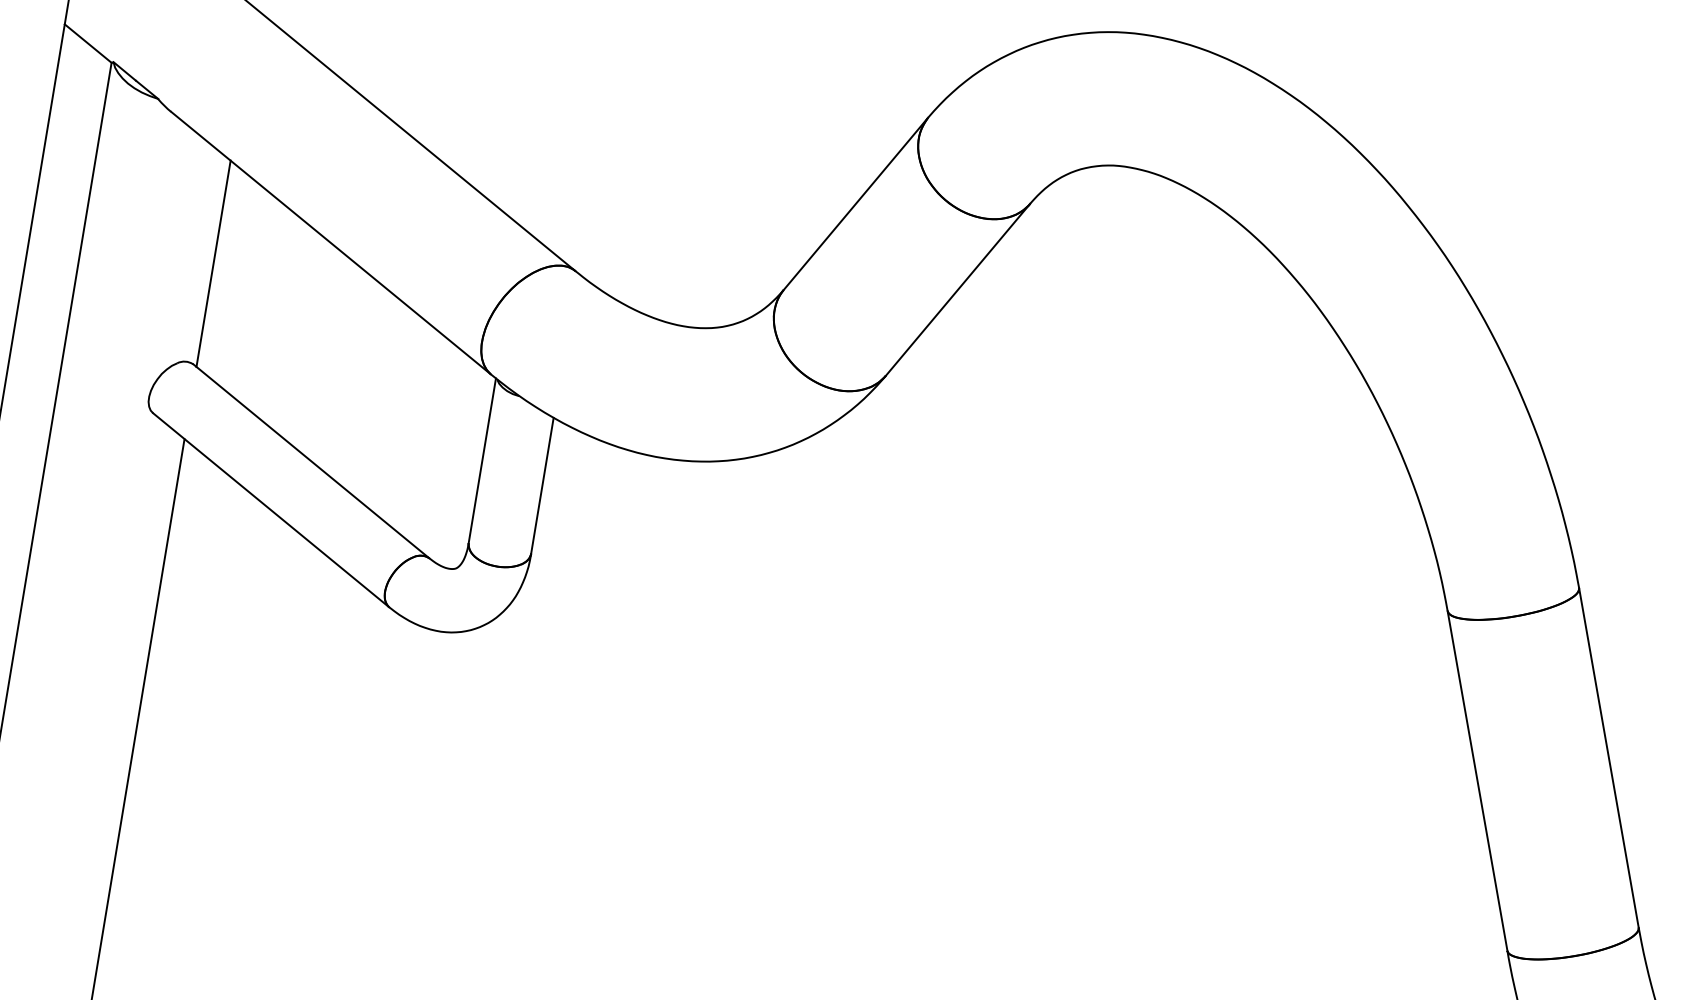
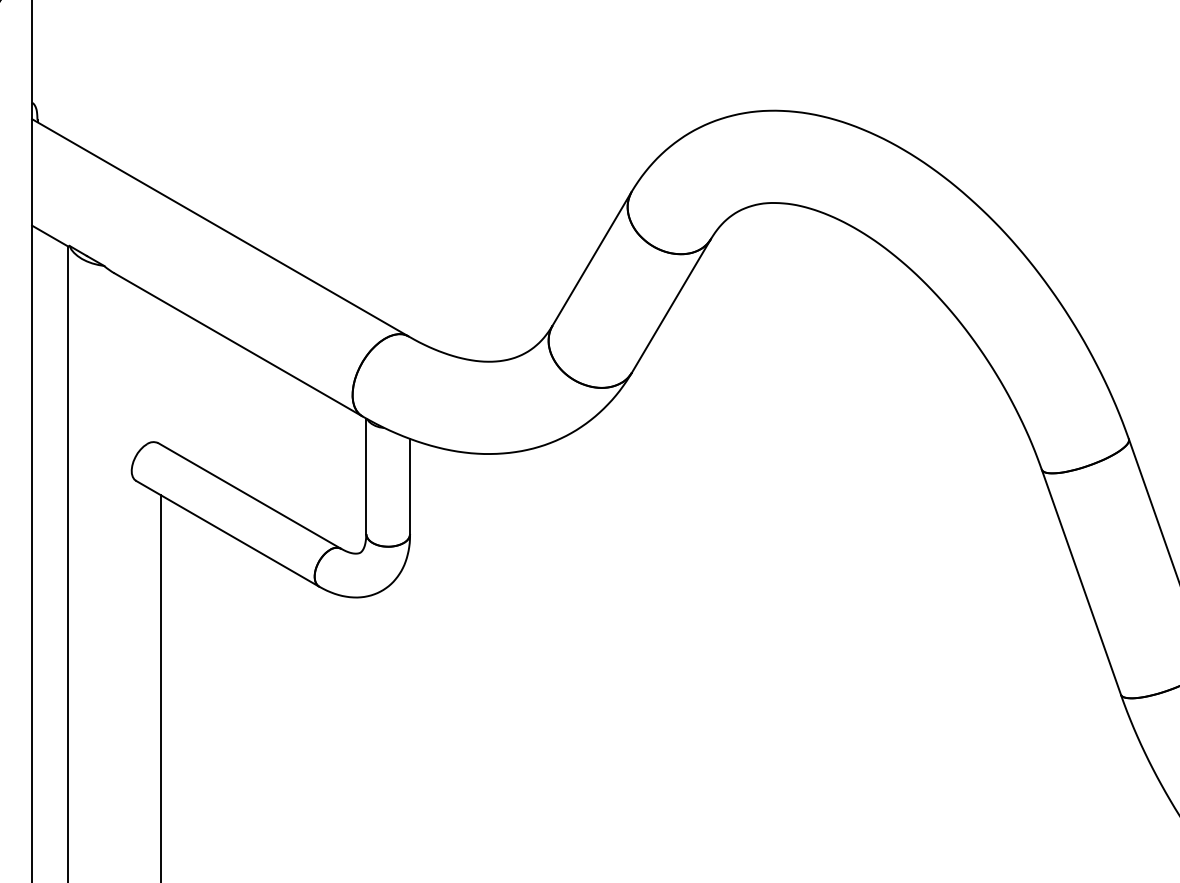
line: (213, 262) -> (160, 371), removed

